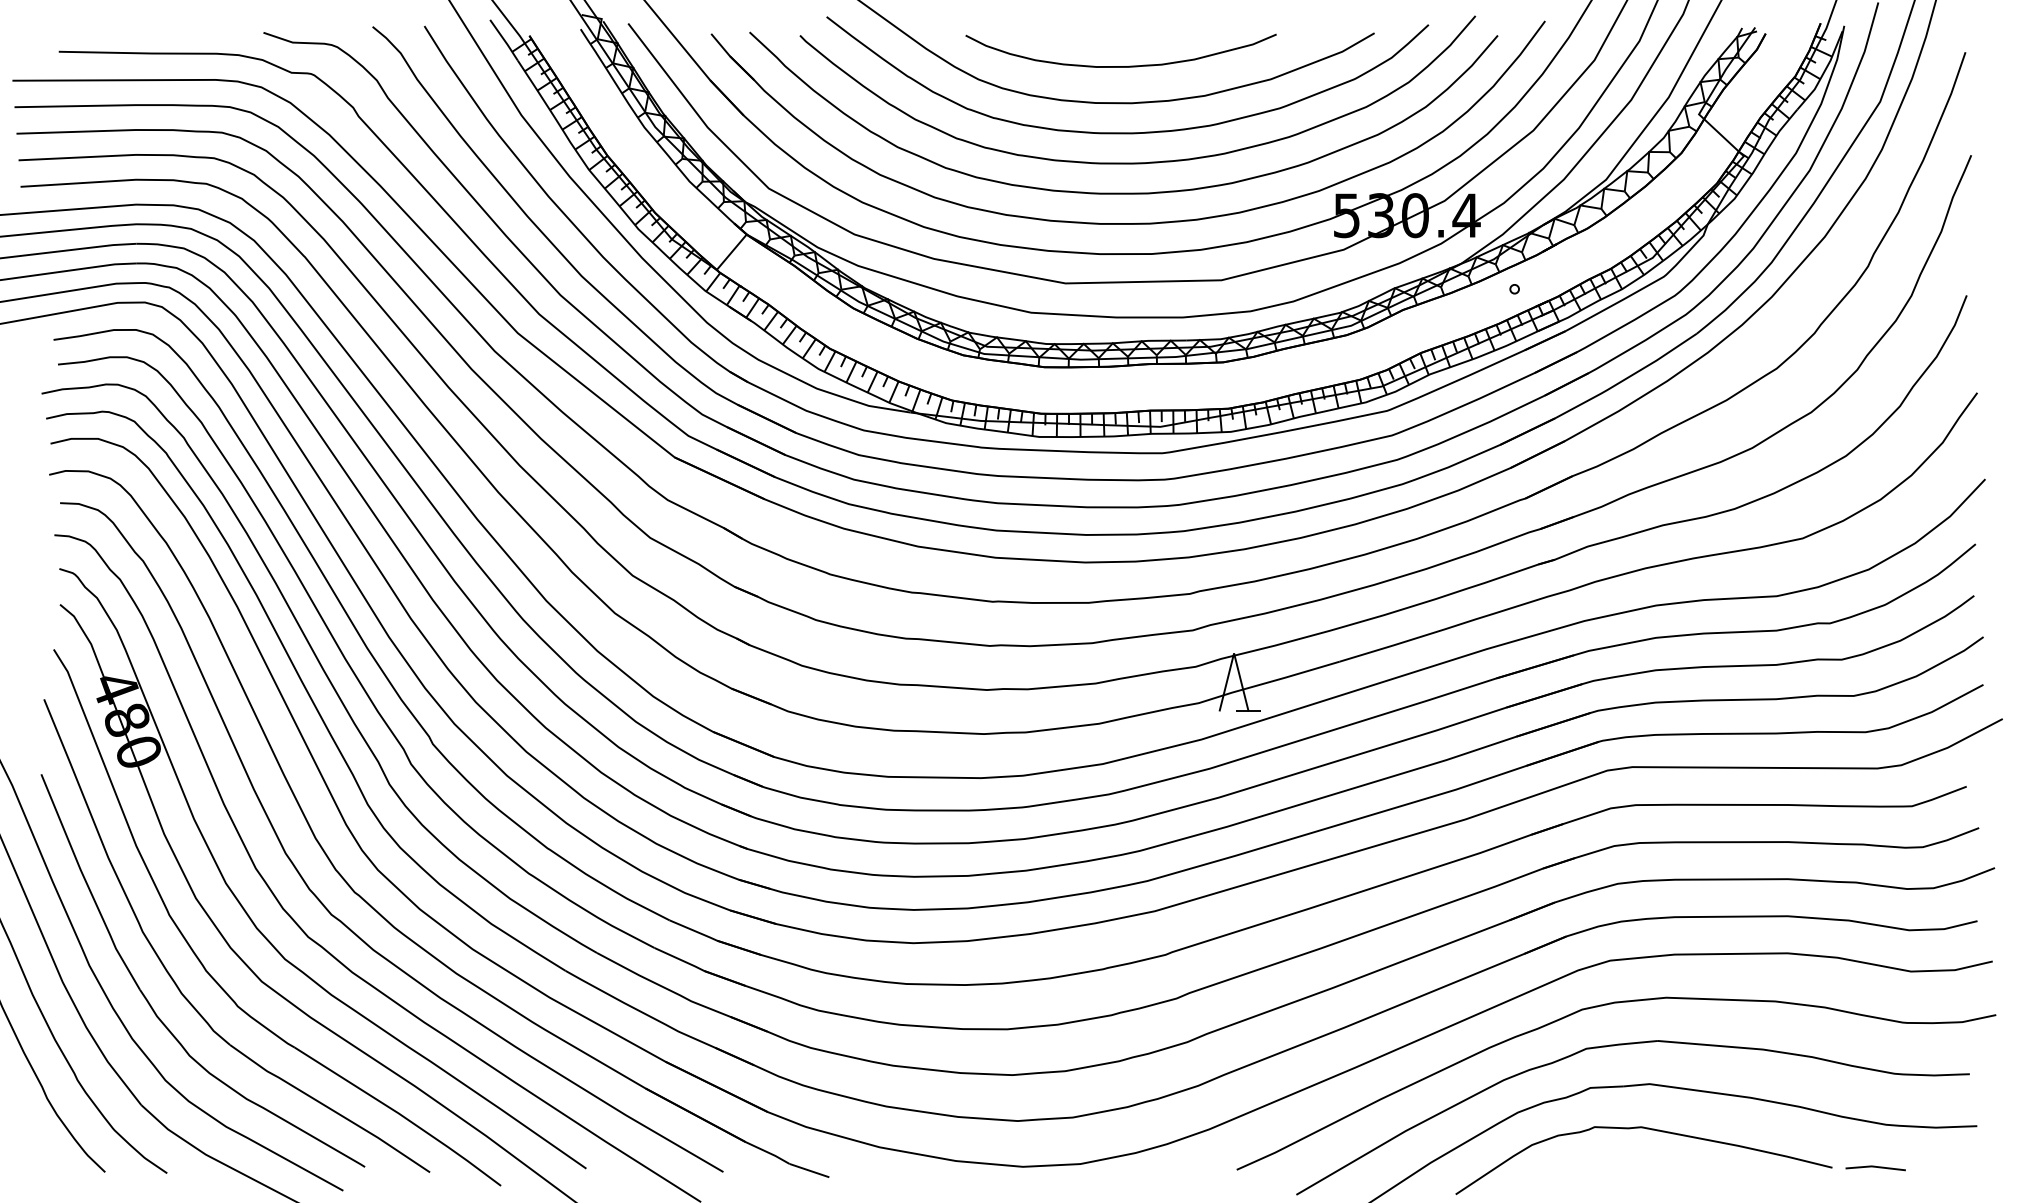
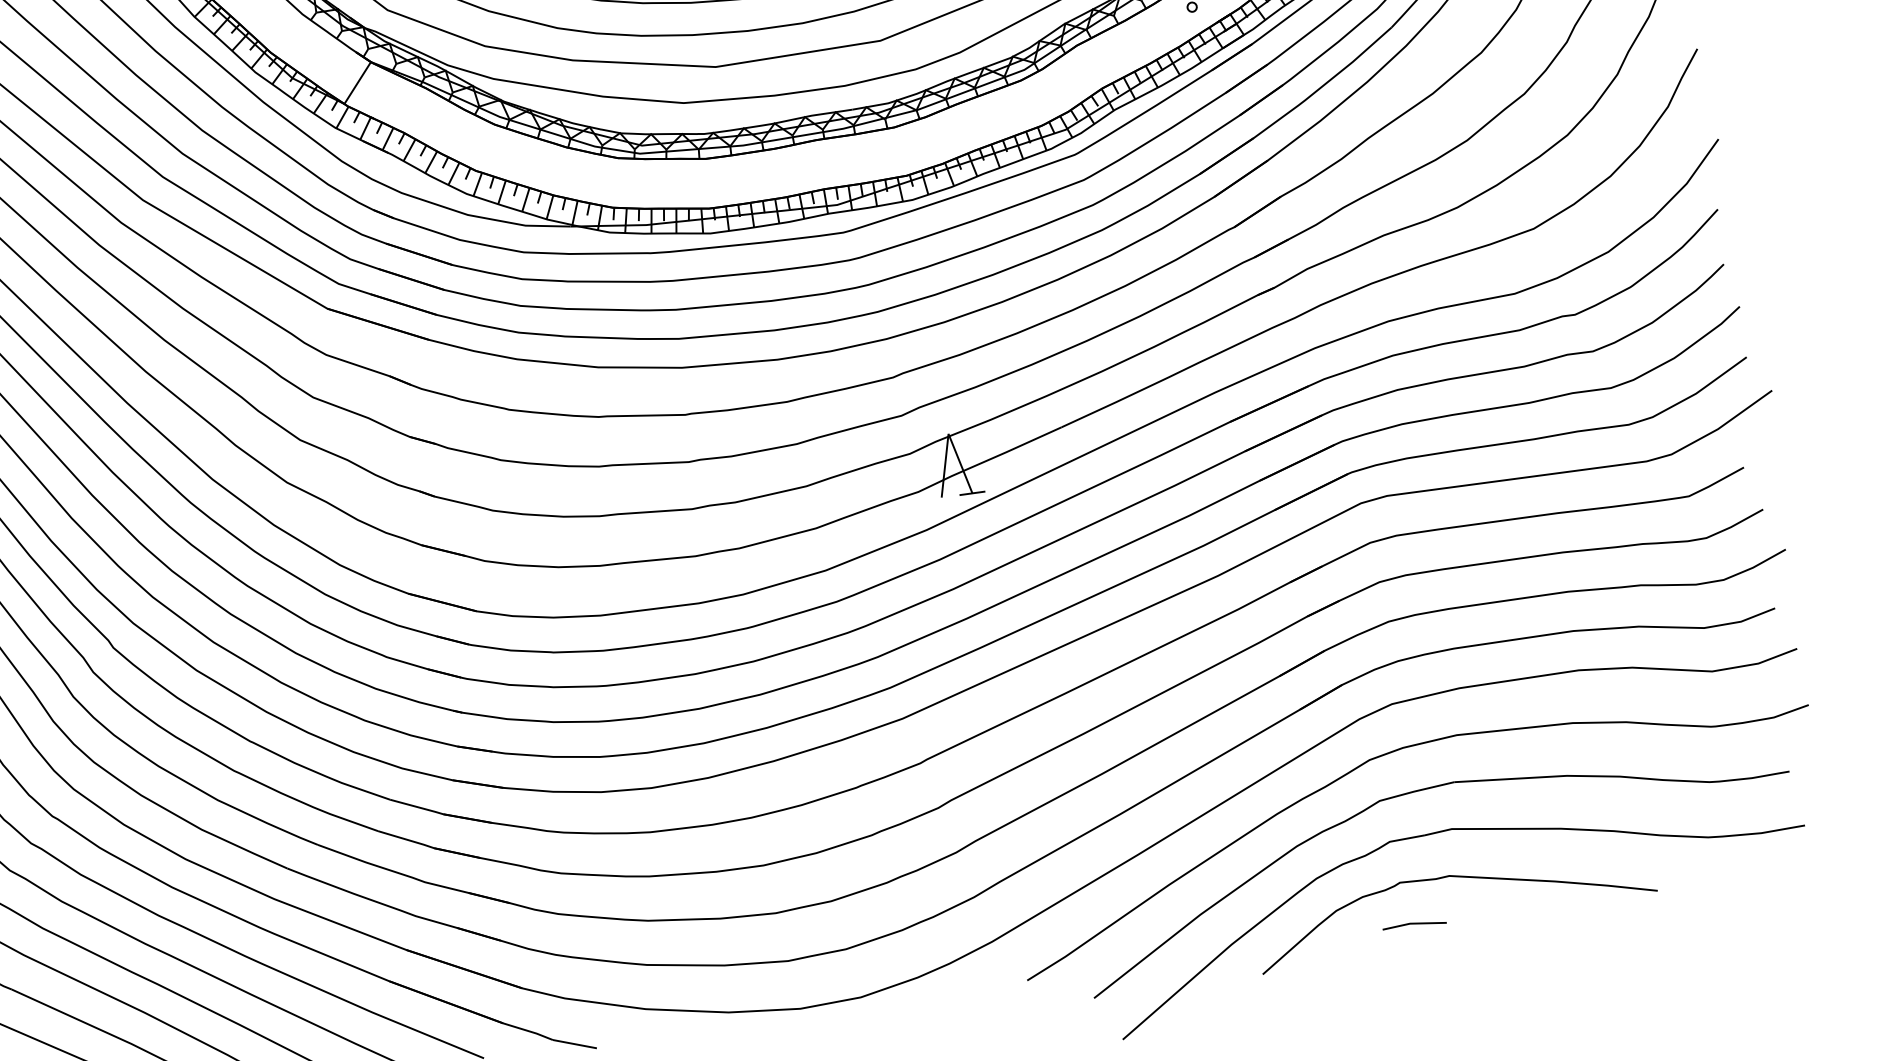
line: (1875, 1167) -> (1414, 924), moved

